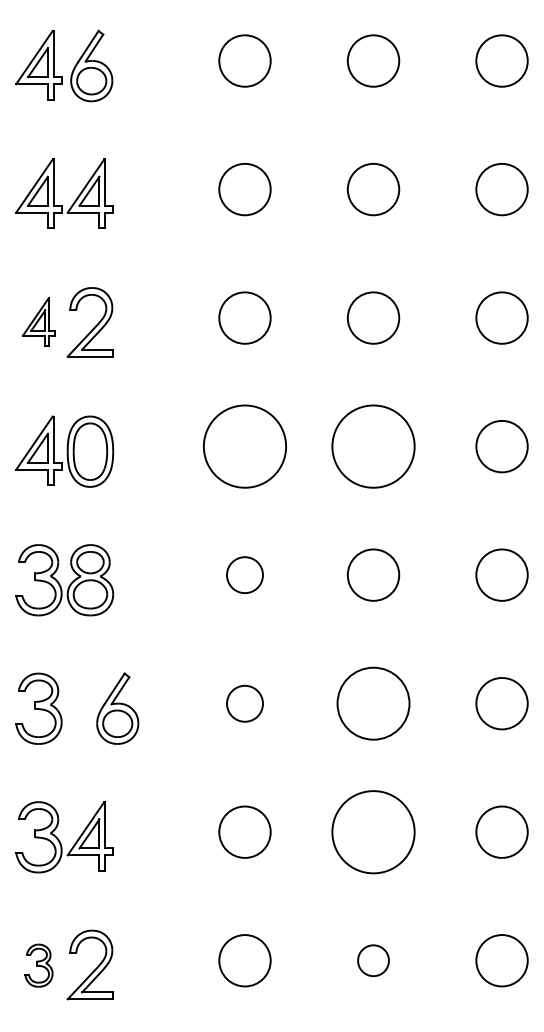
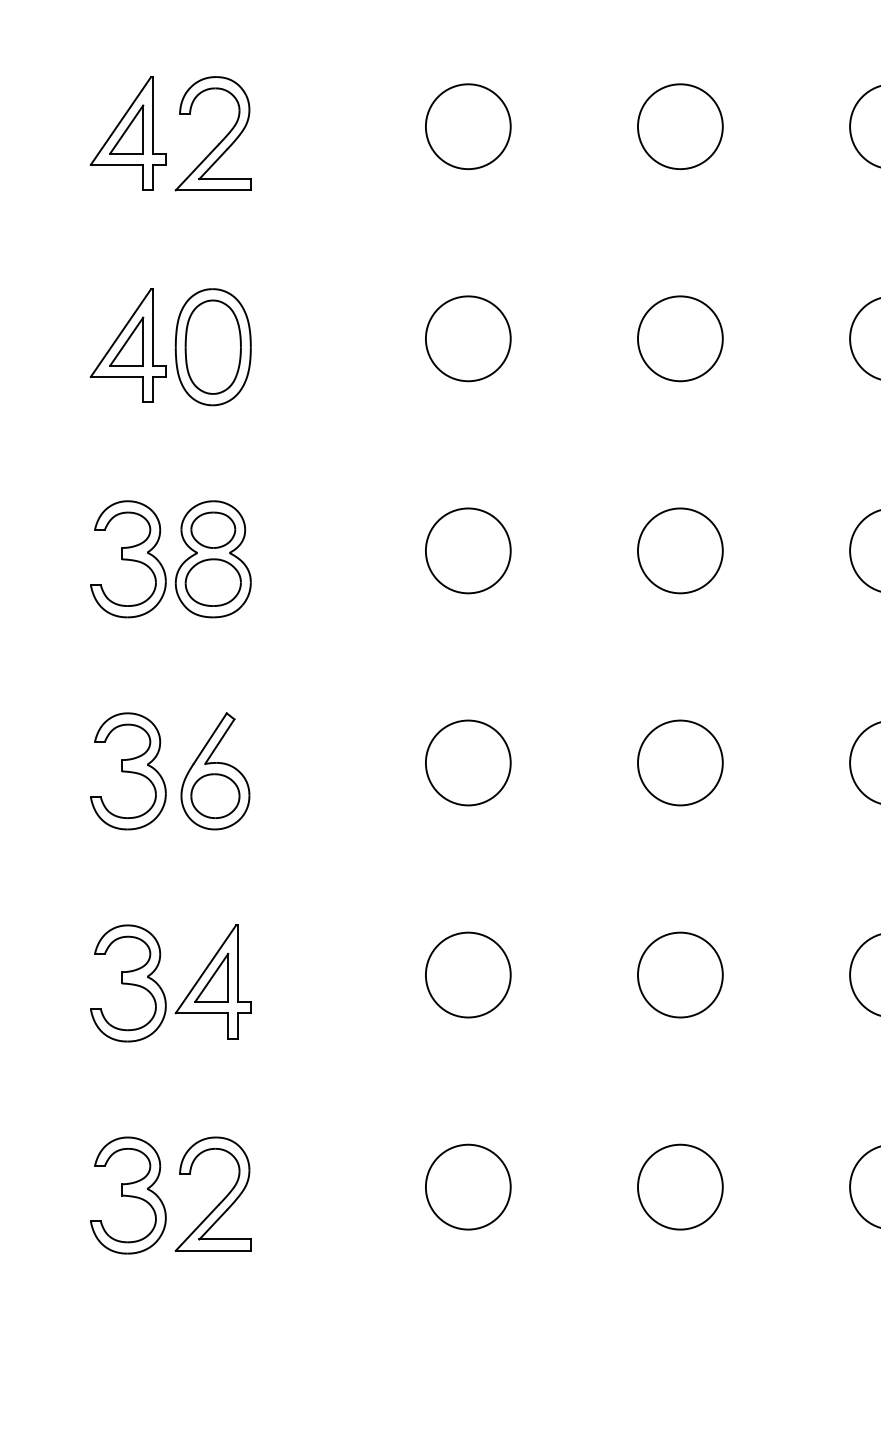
part: (38, 322) -> (127, 133), size x1.43
circle: (244, 446) -> (467, 338), size x0.62
circle: (373, 446) -> (680, 338), size x0.62
circle: (244, 574) -> (467, 549), size x1.43
circle: (244, 703) -> (467, 762), size x1.43
circle: (373, 703) -> (680, 762), size x0.71
part: (117, 708) -> (215, 770), moved
circle: (373, 831) -> (680, 973), size x0.62
circle: (373, 960) -> (680, 1186), size x1.67
part: (38, 965) -> (127, 1194), size x1.67

